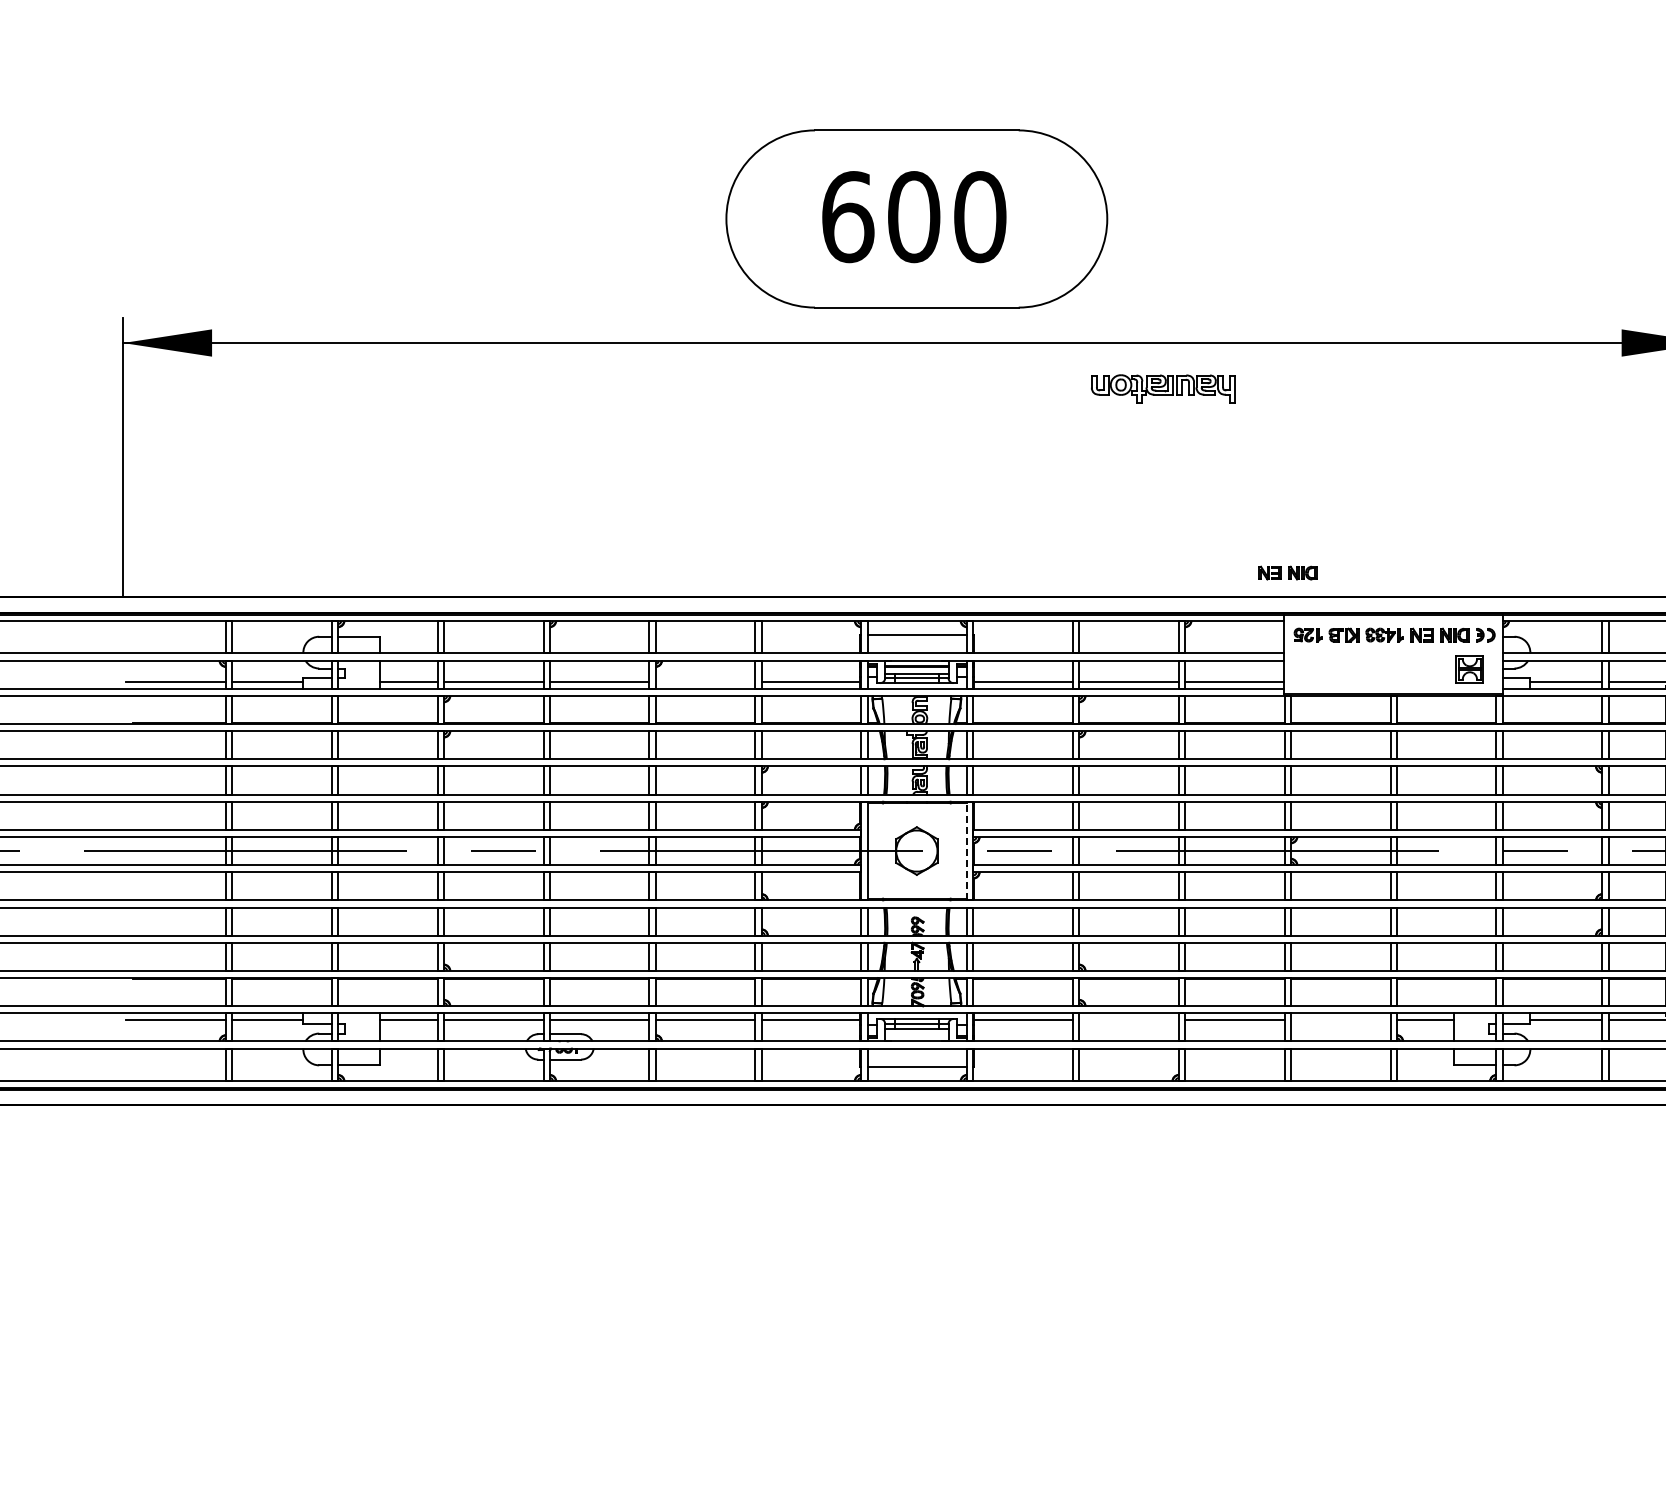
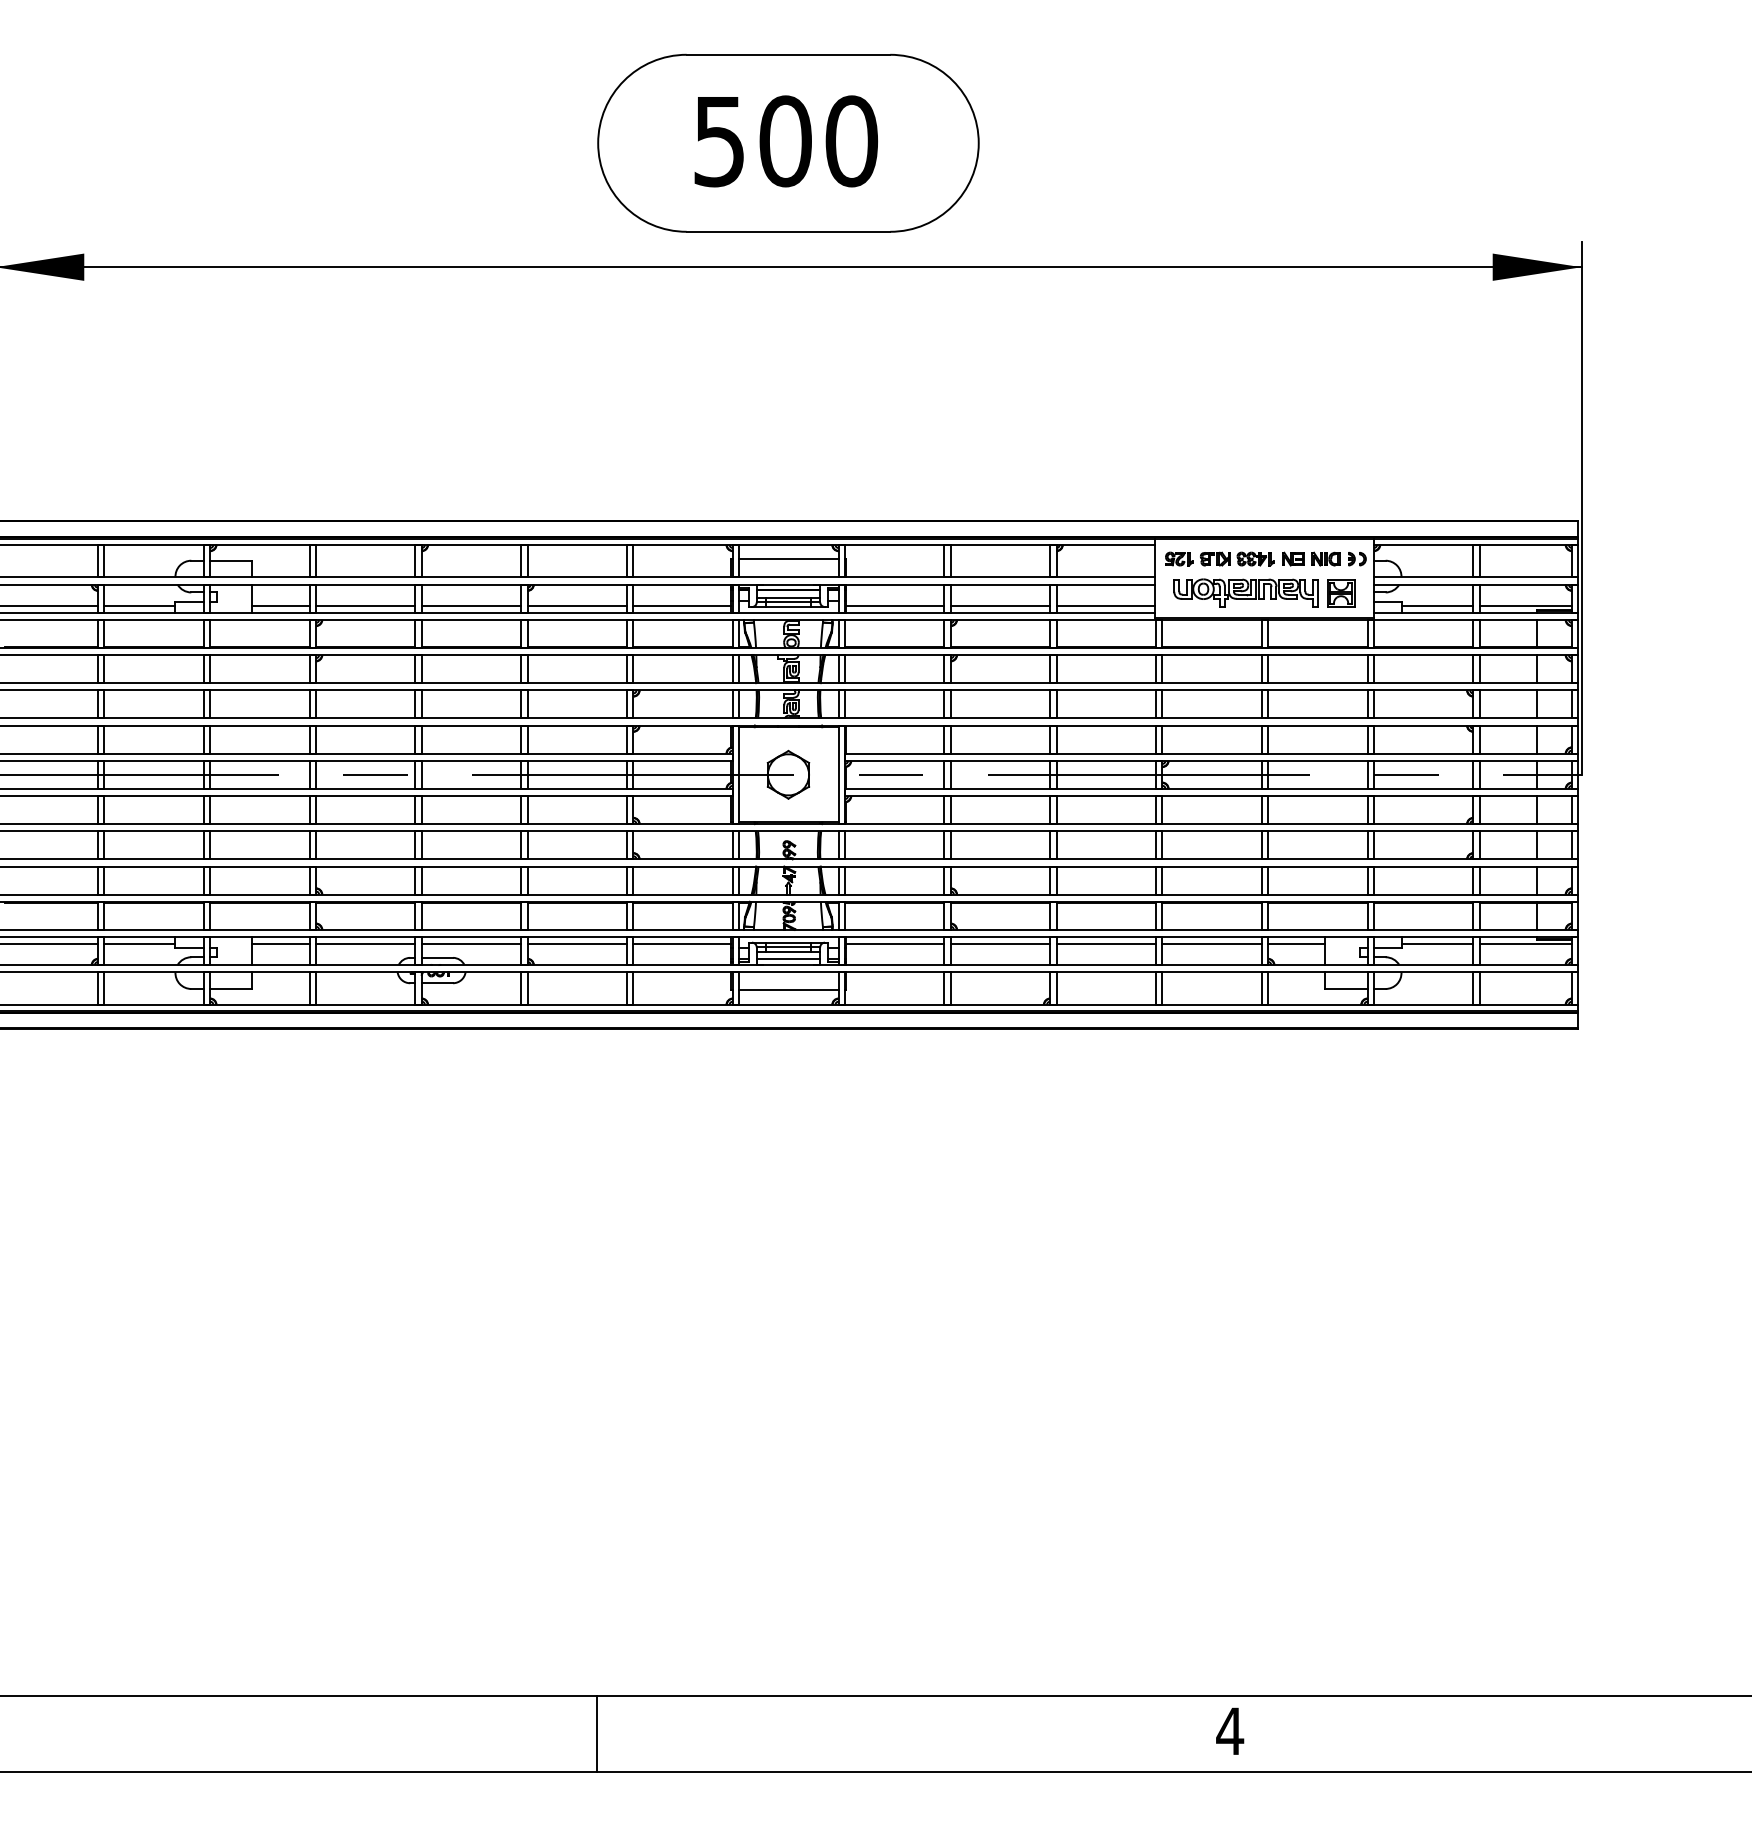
text: (848, 217) -> (720, 141), 600 -> 500
part: (1163, 388) -> (1245, 592), moved
part: (1288, 572) -> (1159, 496), removed
line: (705, 682) -> (577, 606), added
line: (966, 850) -> (838, 774), dashed -> solid
line: (1129, 1019) -> (1000, 943), added
line: (1340, 1019) -> (1211, 943), added
line: (916, 1035) -> (788, 959), added

